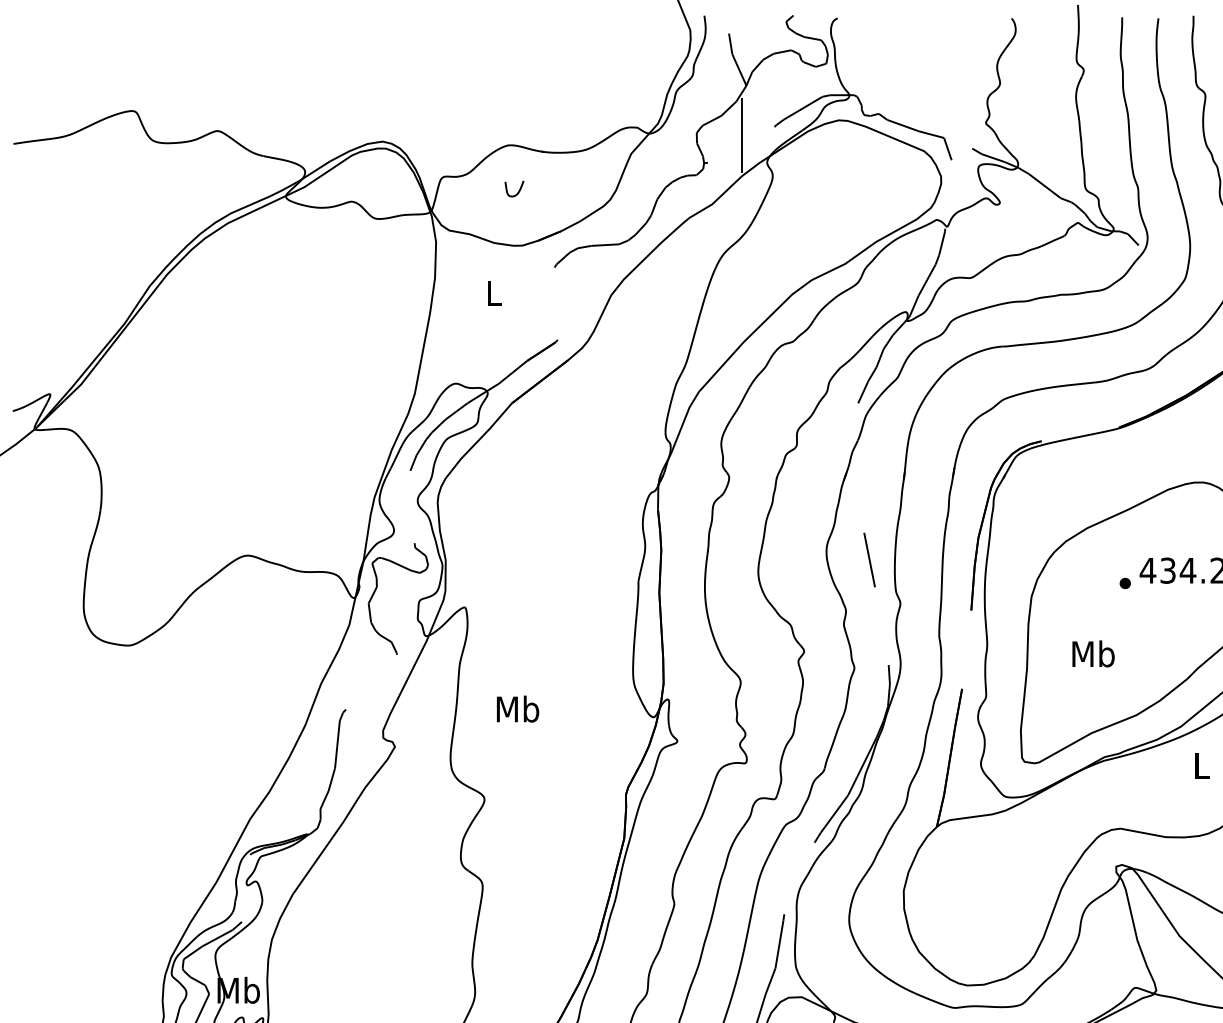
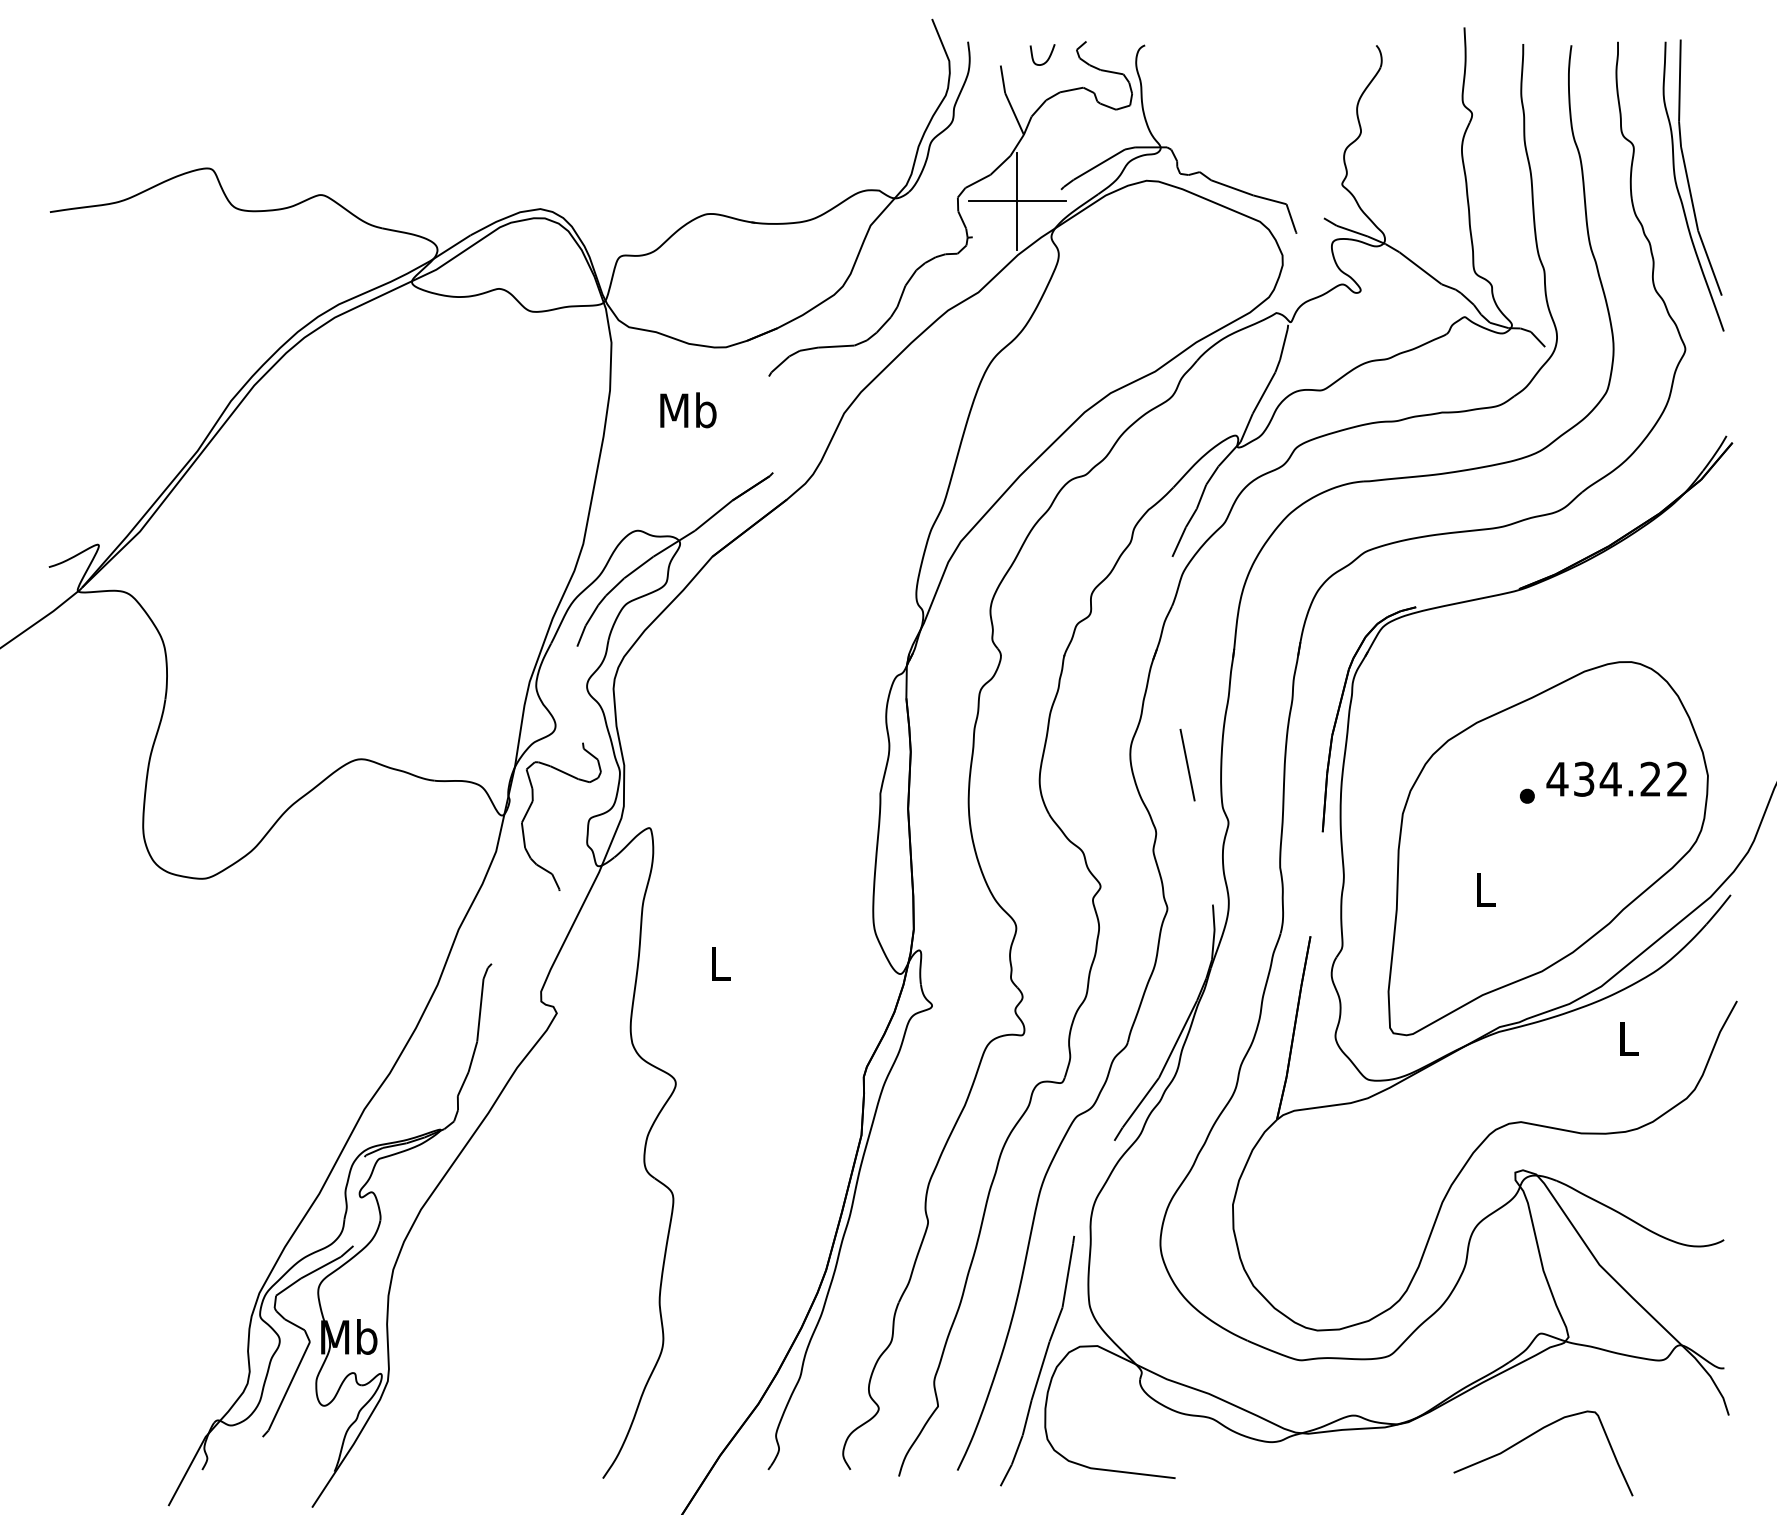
line: (740, 135) -> (1016, 201), added
curve: (518, 191) -> (1047, 58), moved
text: (494, 293) -> (688, 410), L -> Mb
text: (1093, 653) -> (1485, 889), Mb -> L
text: (518, 709) -> (720, 963), Mb -> L

